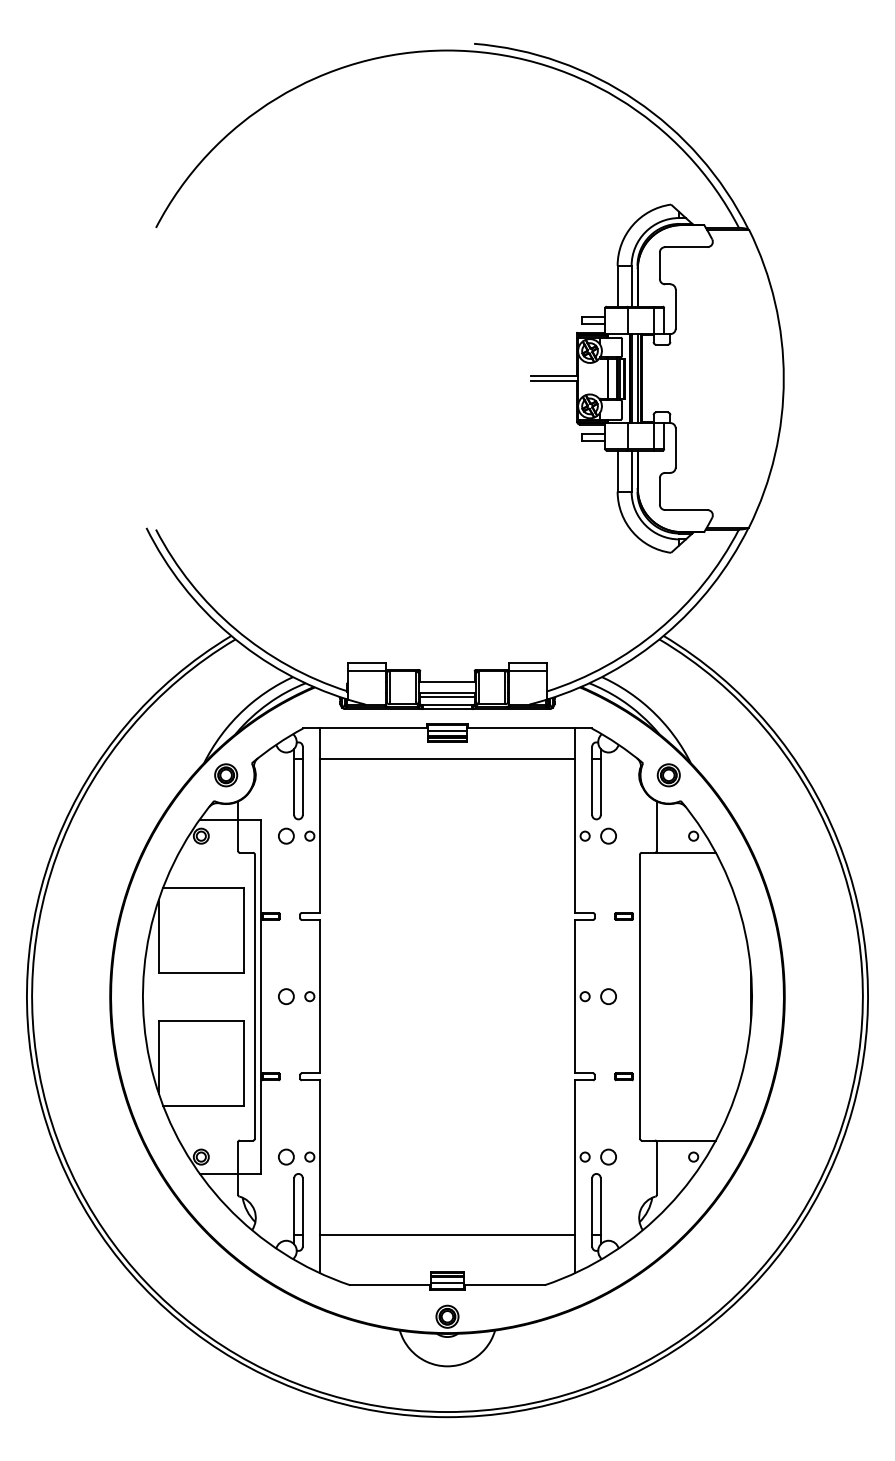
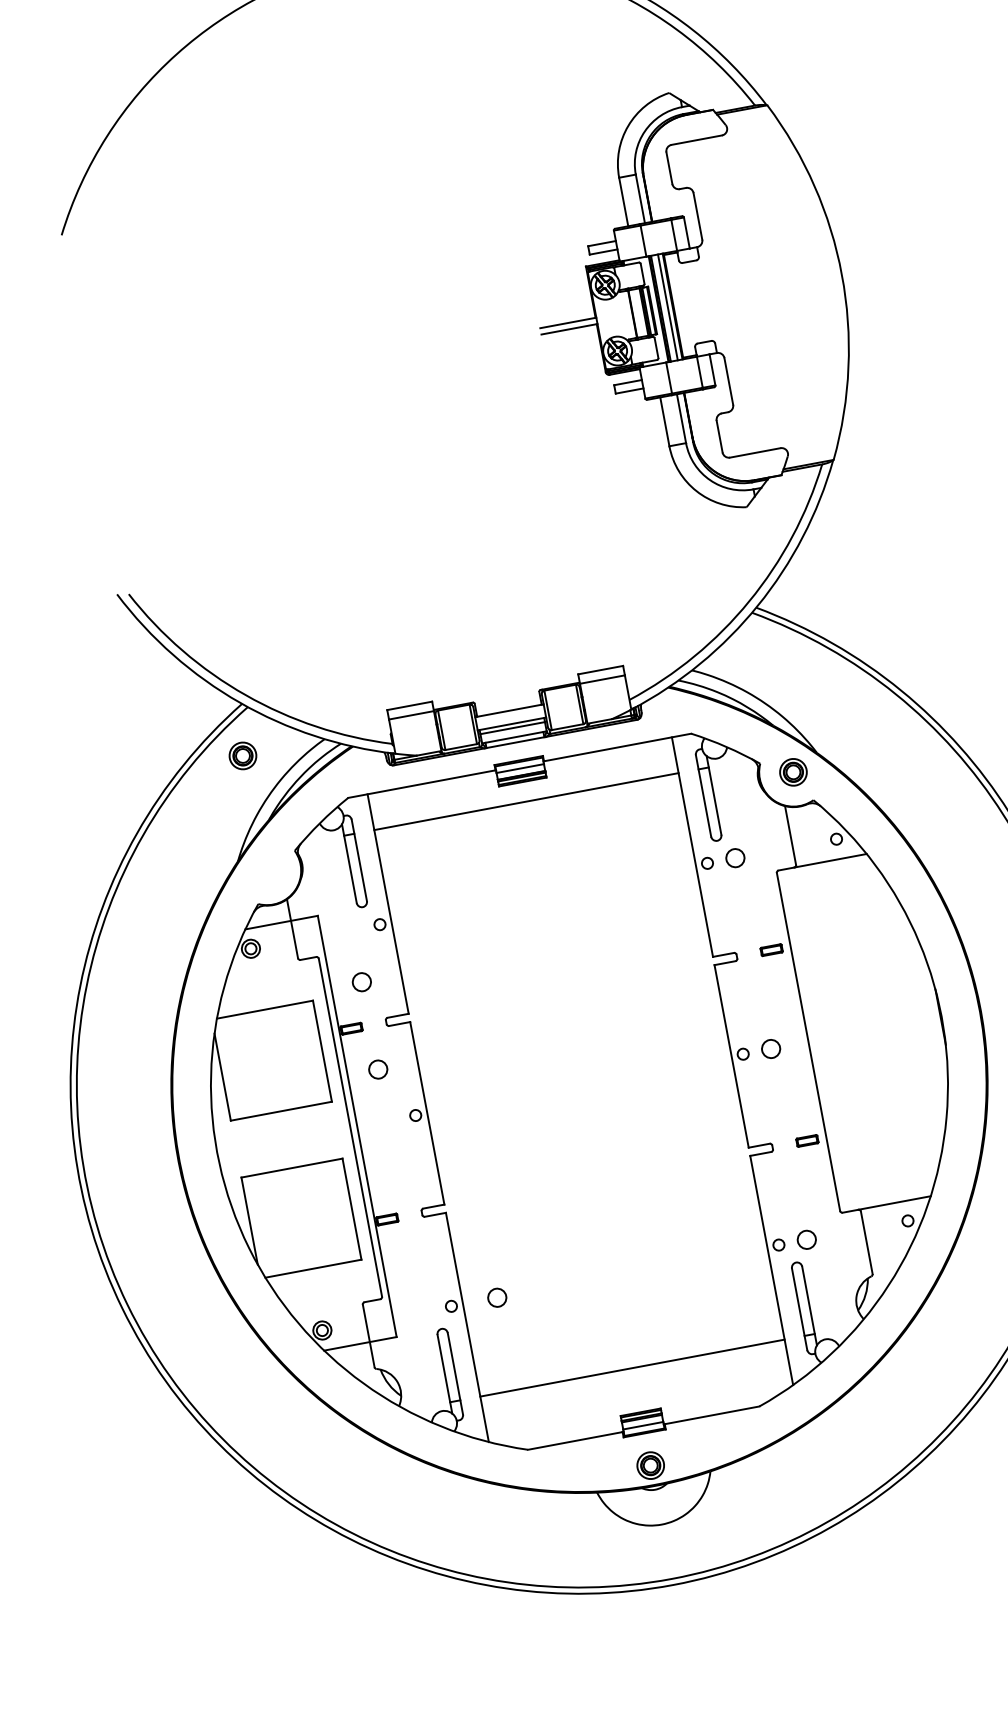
part: (226, 775) -> (243, 756), moved
circle: (286, 835) -> (361, 981), moved
circle: (286, 996) -> (378, 1069), moved
circle: (286, 1156) -> (497, 1297), moved

